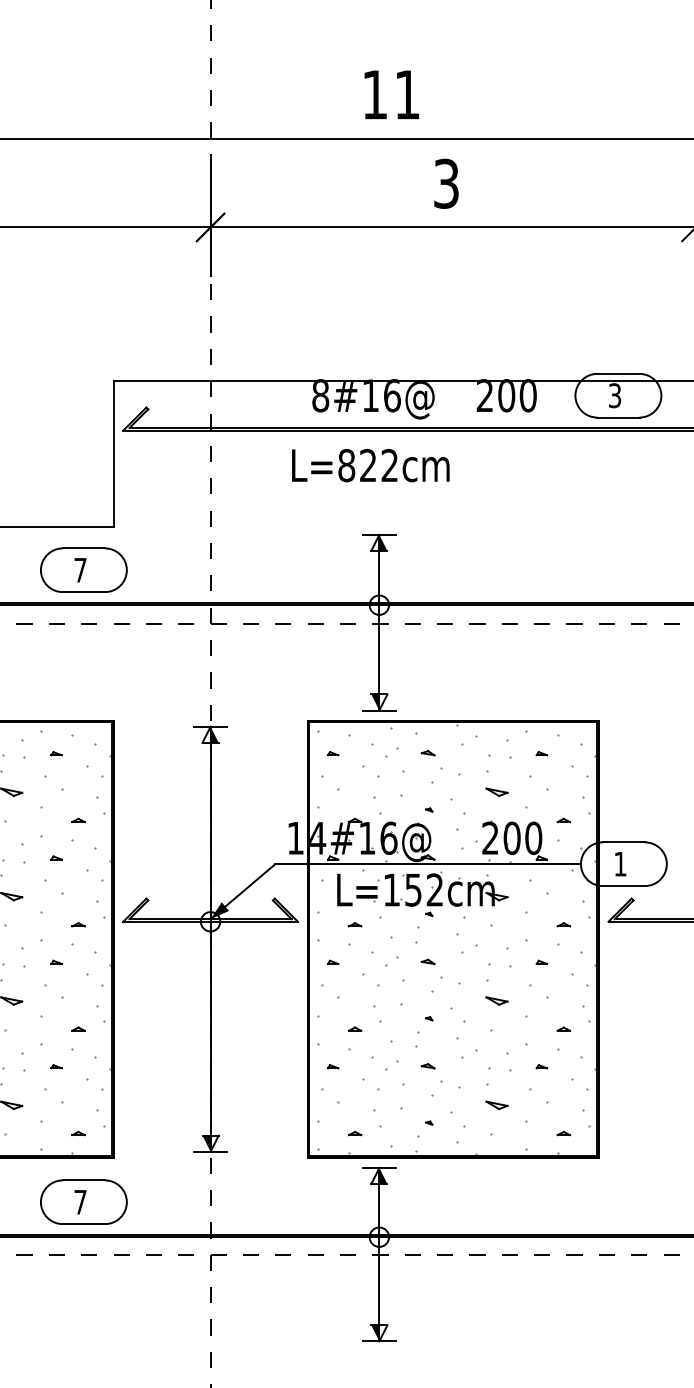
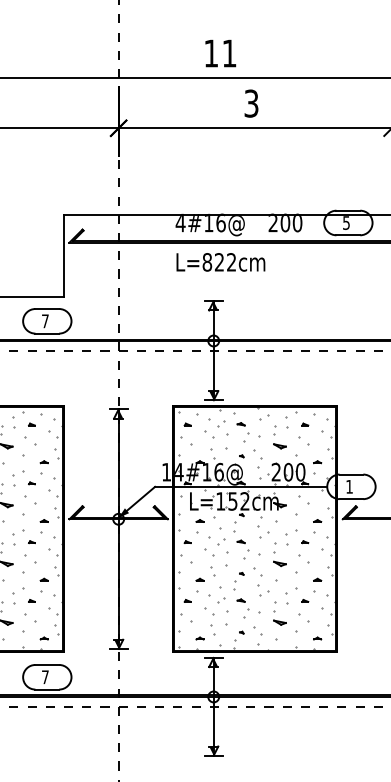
text: (320, 394) -> (180, 222), 8#16@ -> 4#16@
text: (615, 394) -> (346, 222), 3 -> 5
text: (370, 465) -> (220, 262), moved

